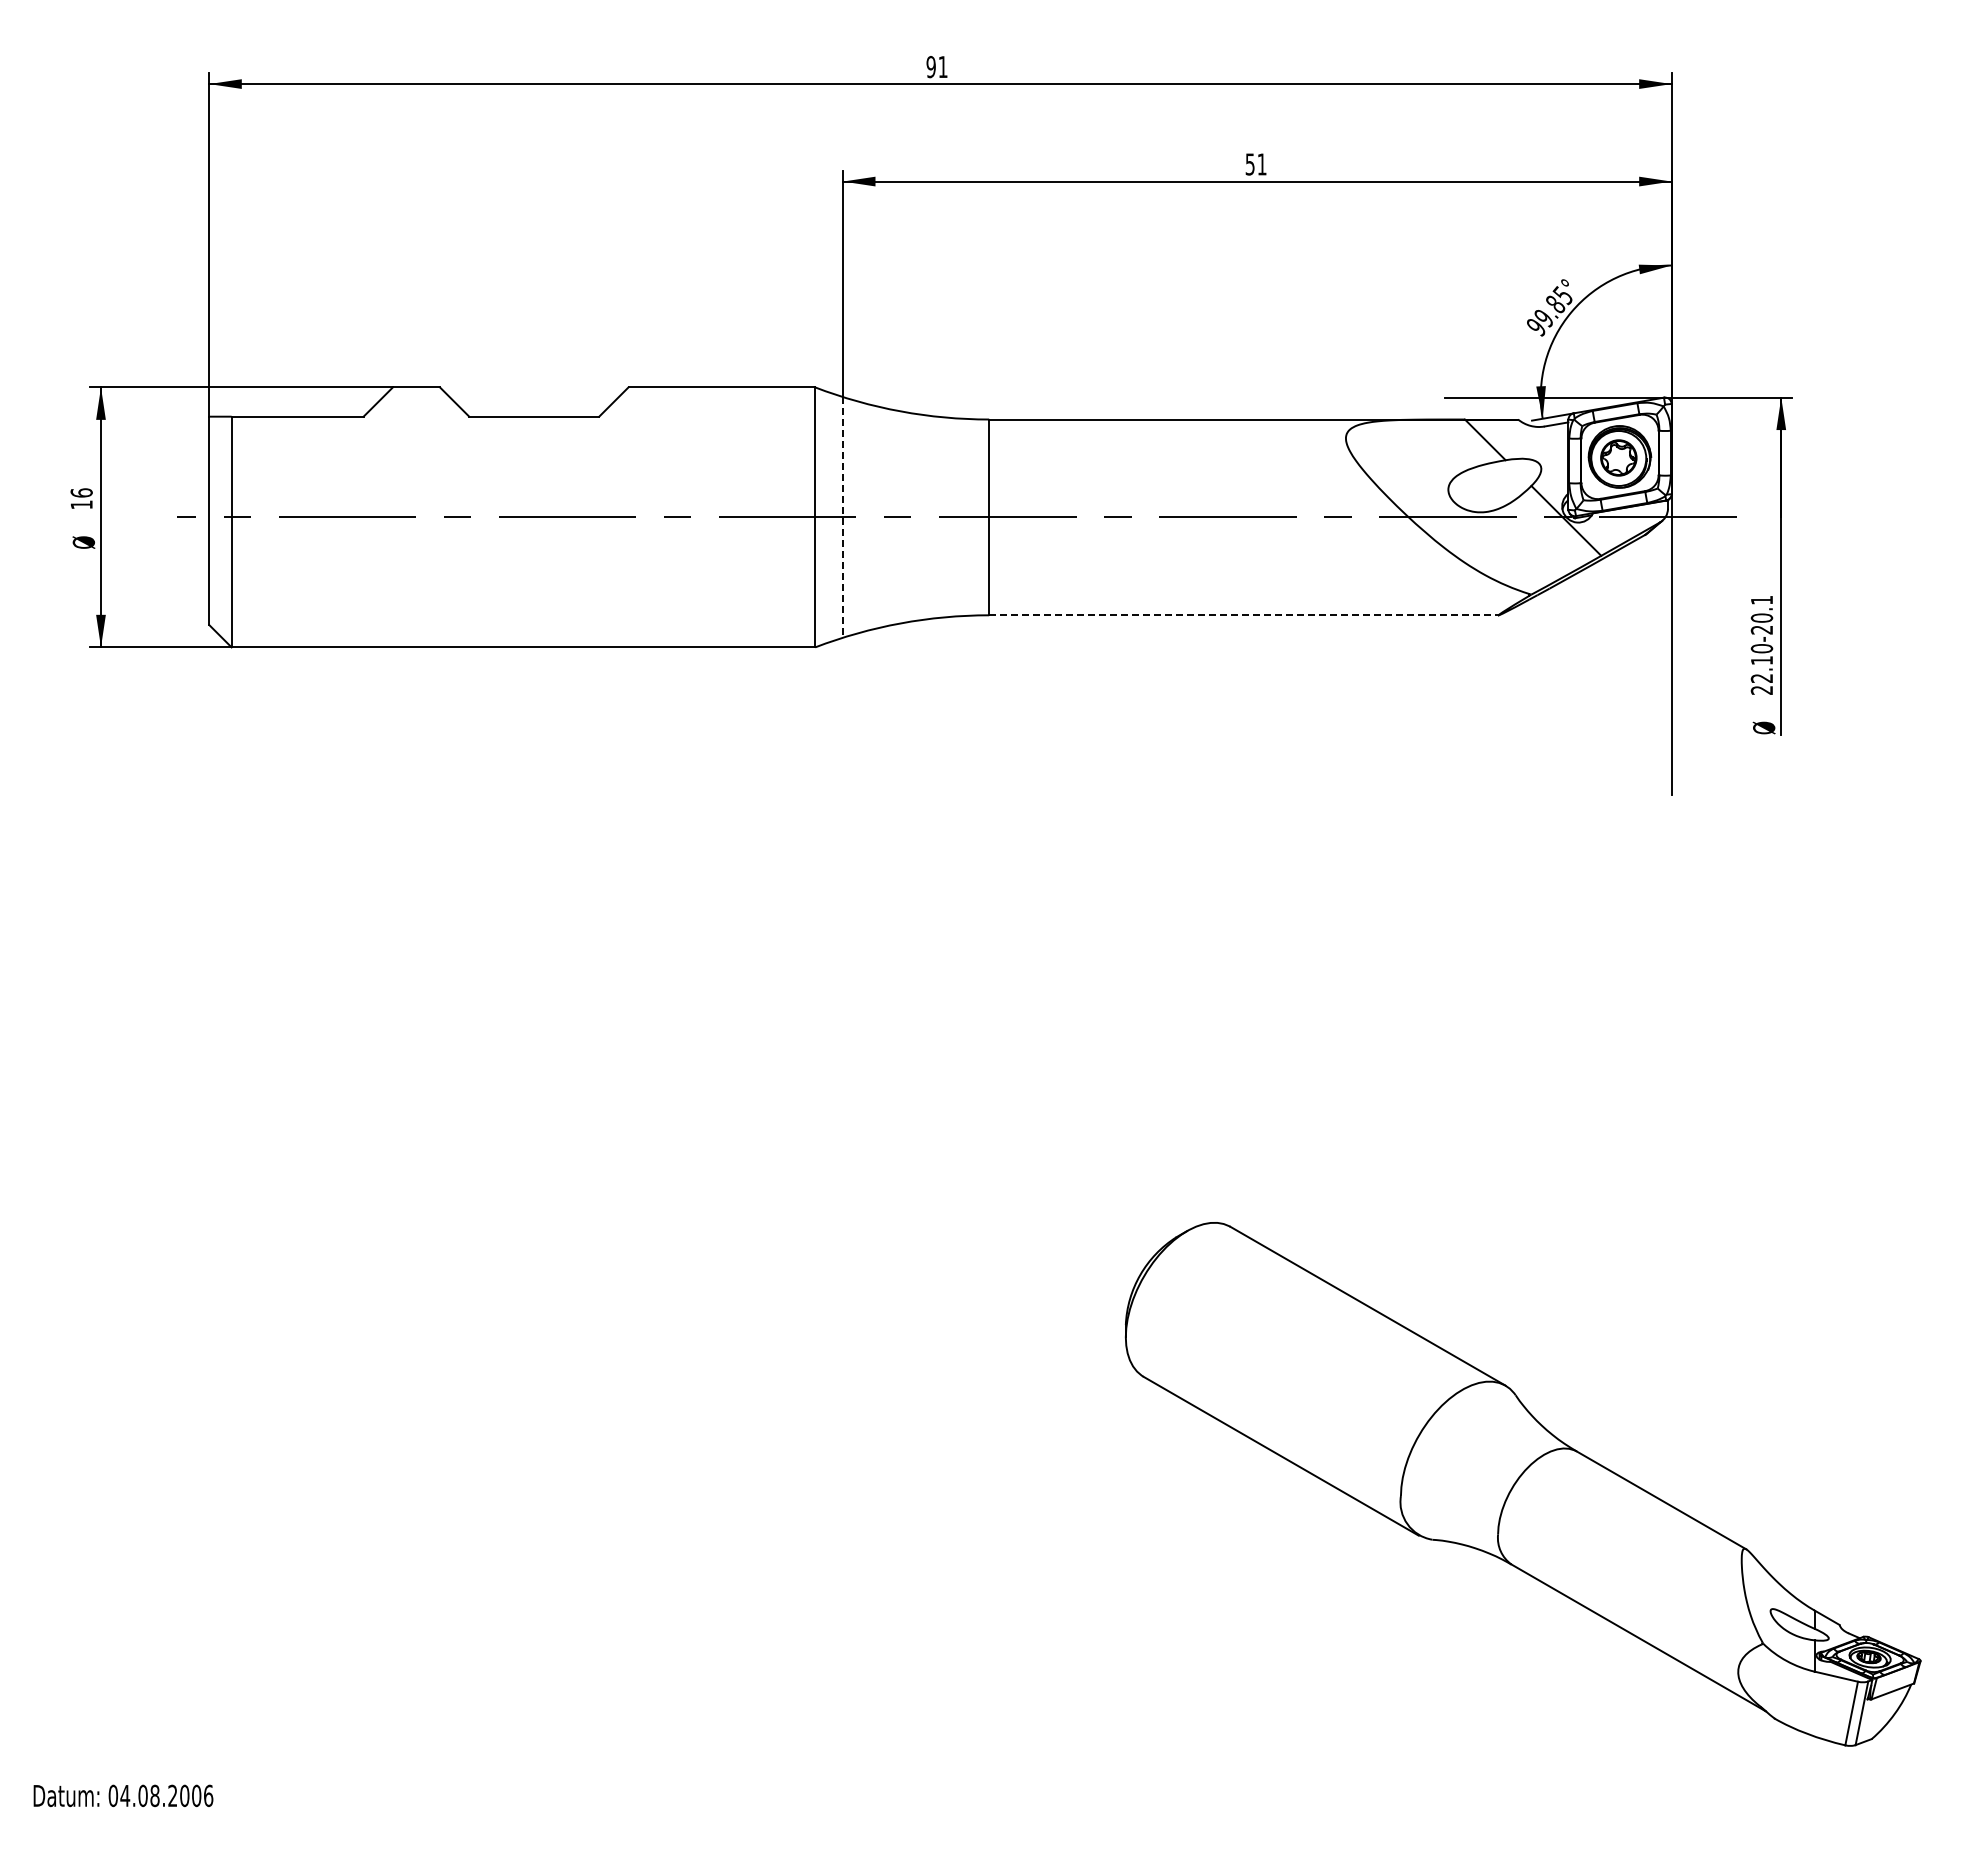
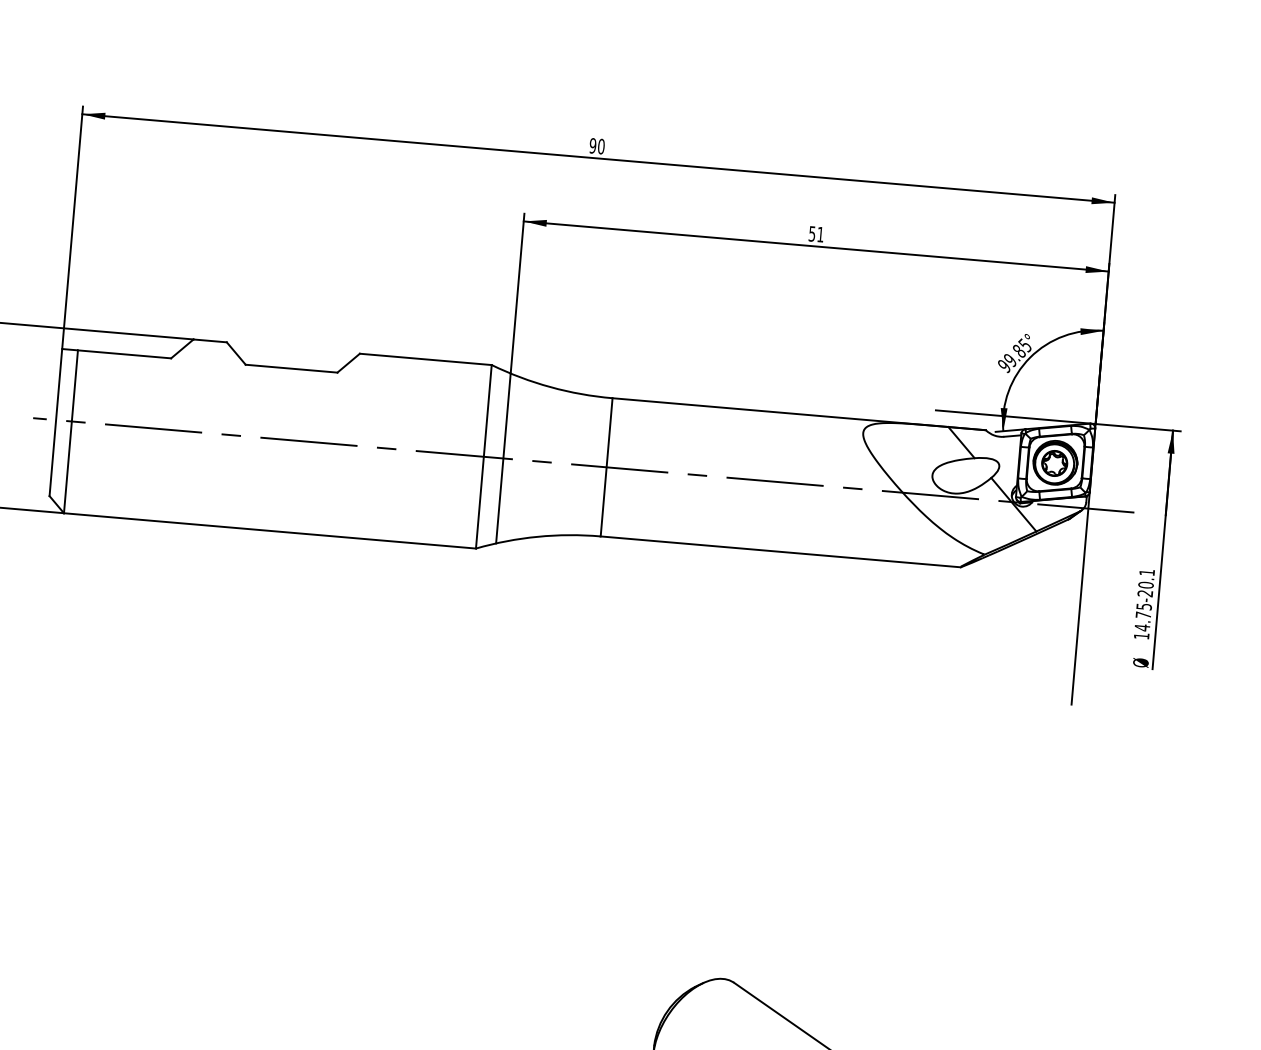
text: (942, 67) -> (600, 146), 91 -> 90
line: (842, 517) -> (503, 458), dashed -> solid
line: (1243, 615) -> (780, 551), dashed -> solid
text: (1761, 669) -> (1142, 621), 22.10-20.1 -> 14.75-20.1

